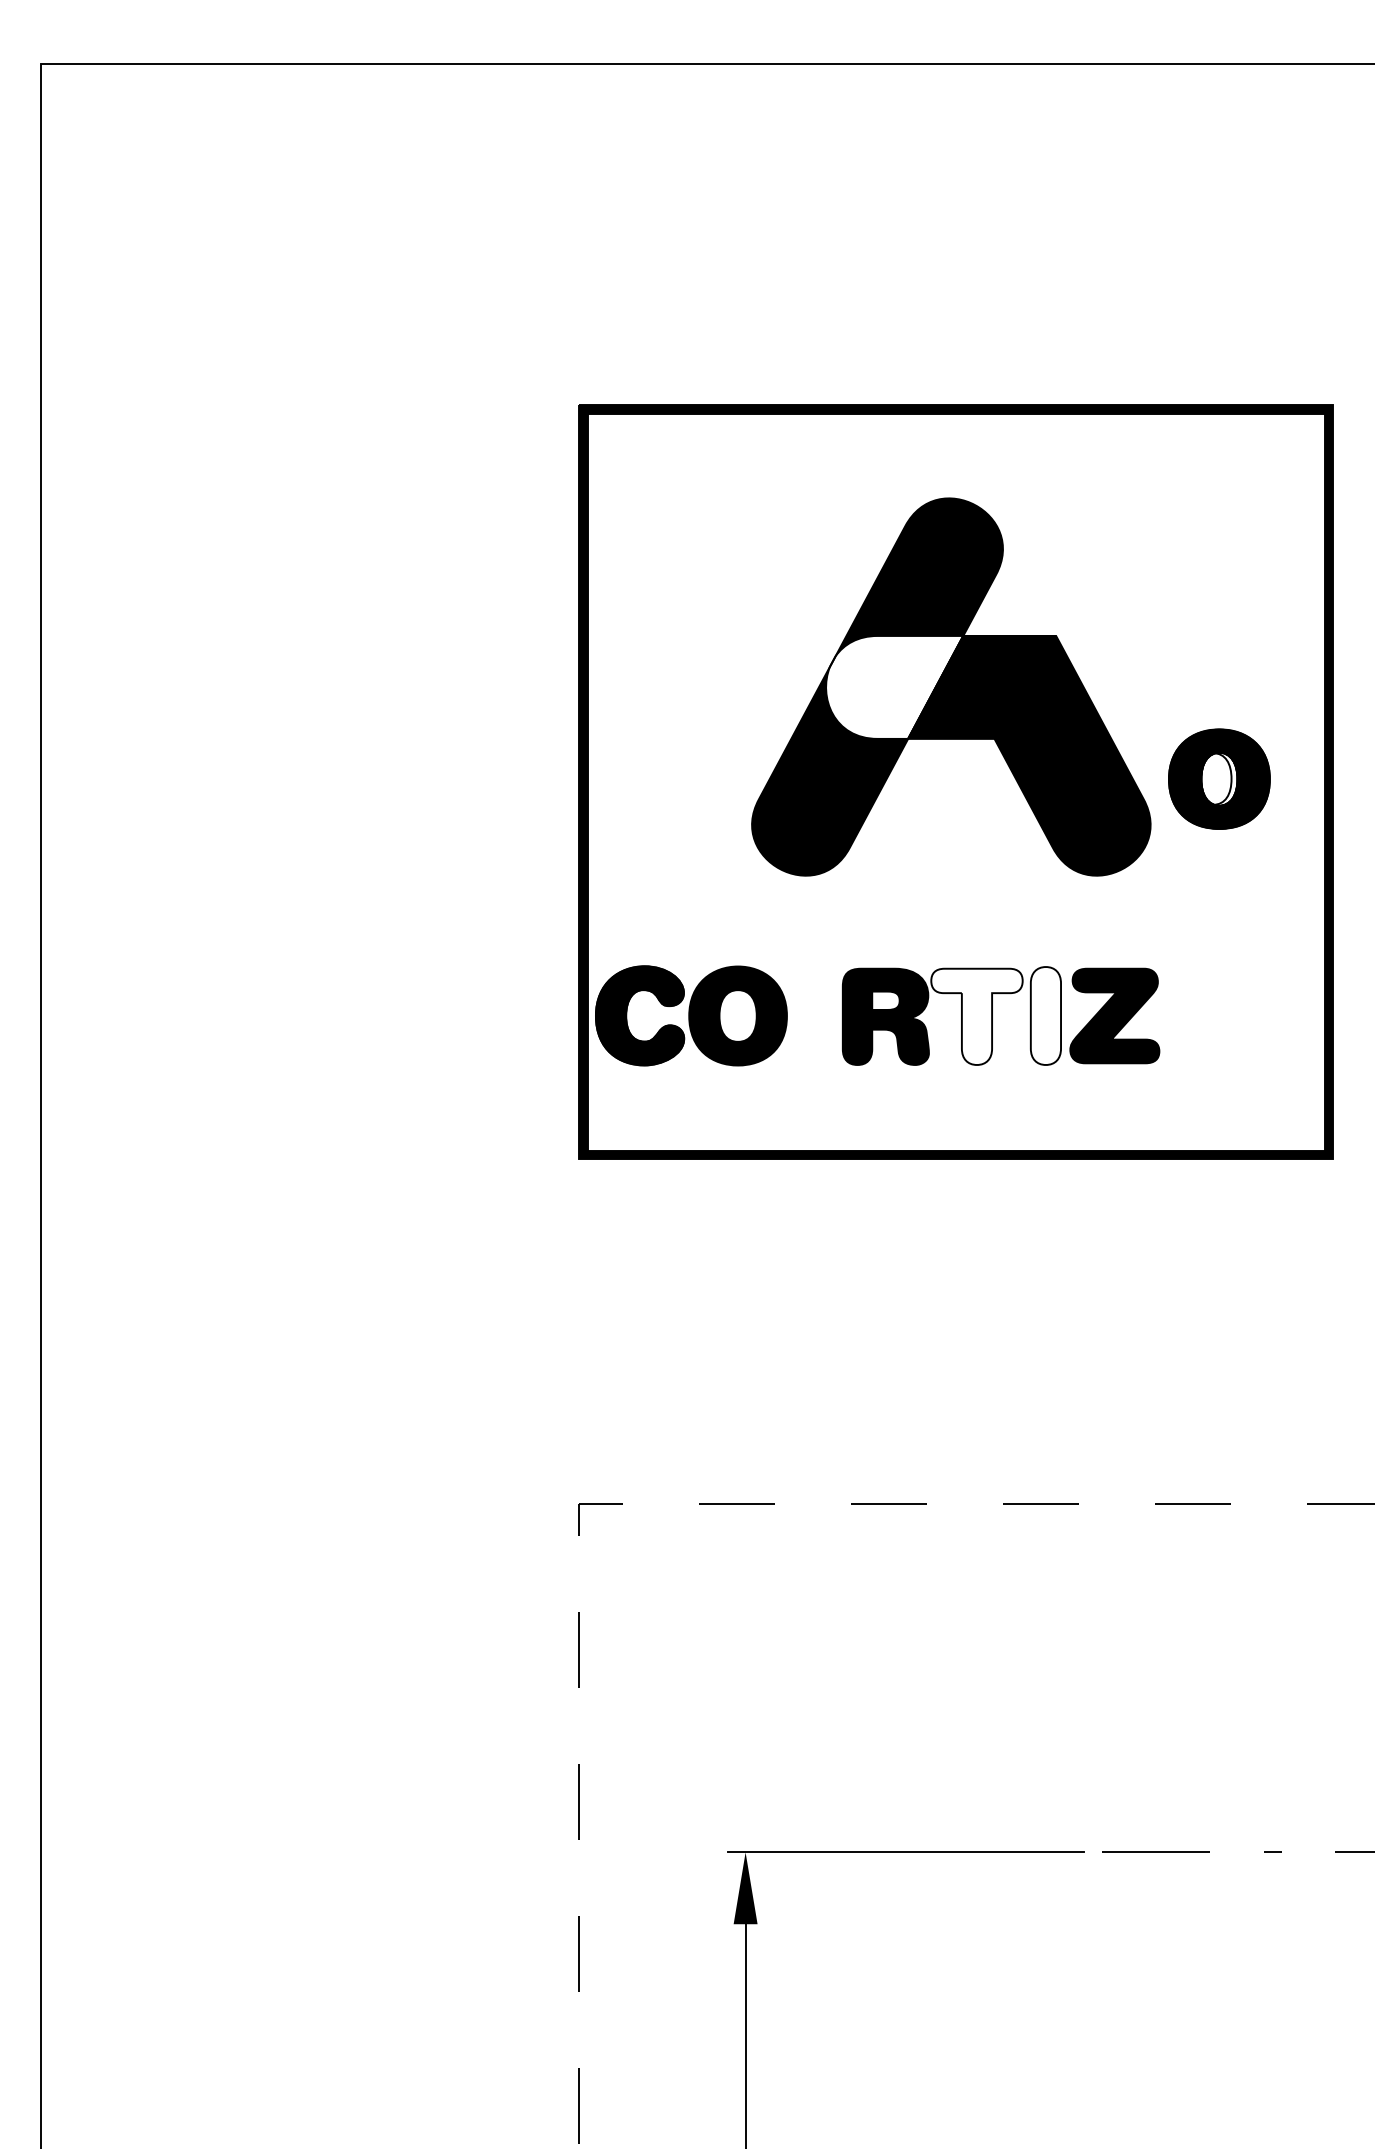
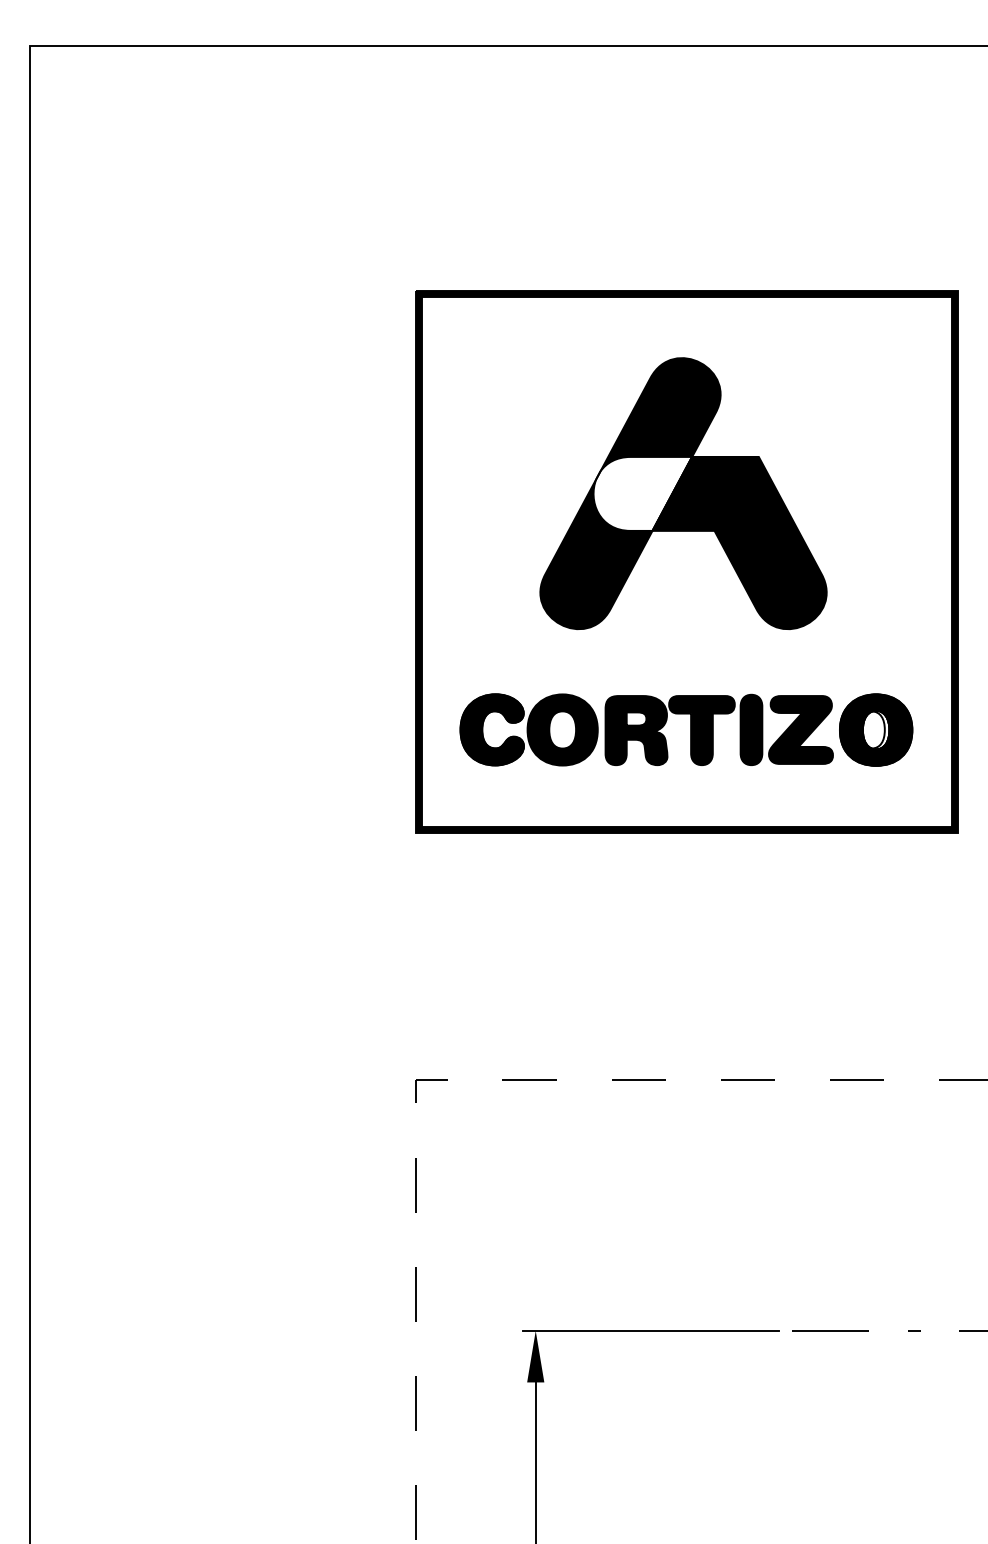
part: (1219, 778) -> (876, 729), moved
part: (691, 1015) -> (529, 729), moved
fill: (1045, 1015) -> (751, 729), added
fill: (976, 1016) -> (701, 730), added

